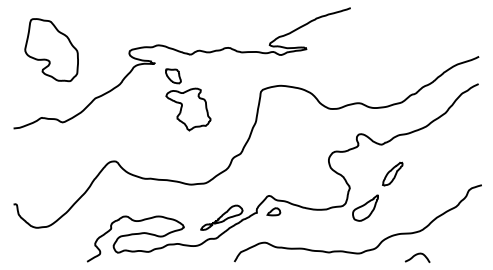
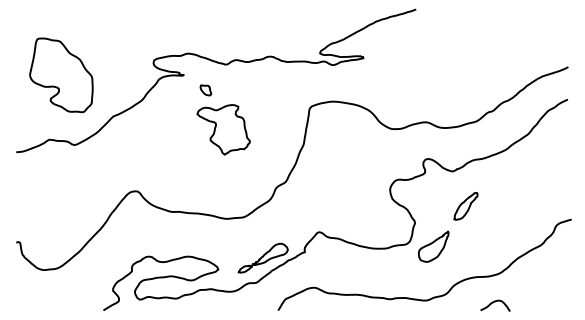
part: (51, 50) -> (61, 75), moved
part: (173, 76) -> (205, 90), size x0.6
part: (273, 212) -> (324, 251), removed

